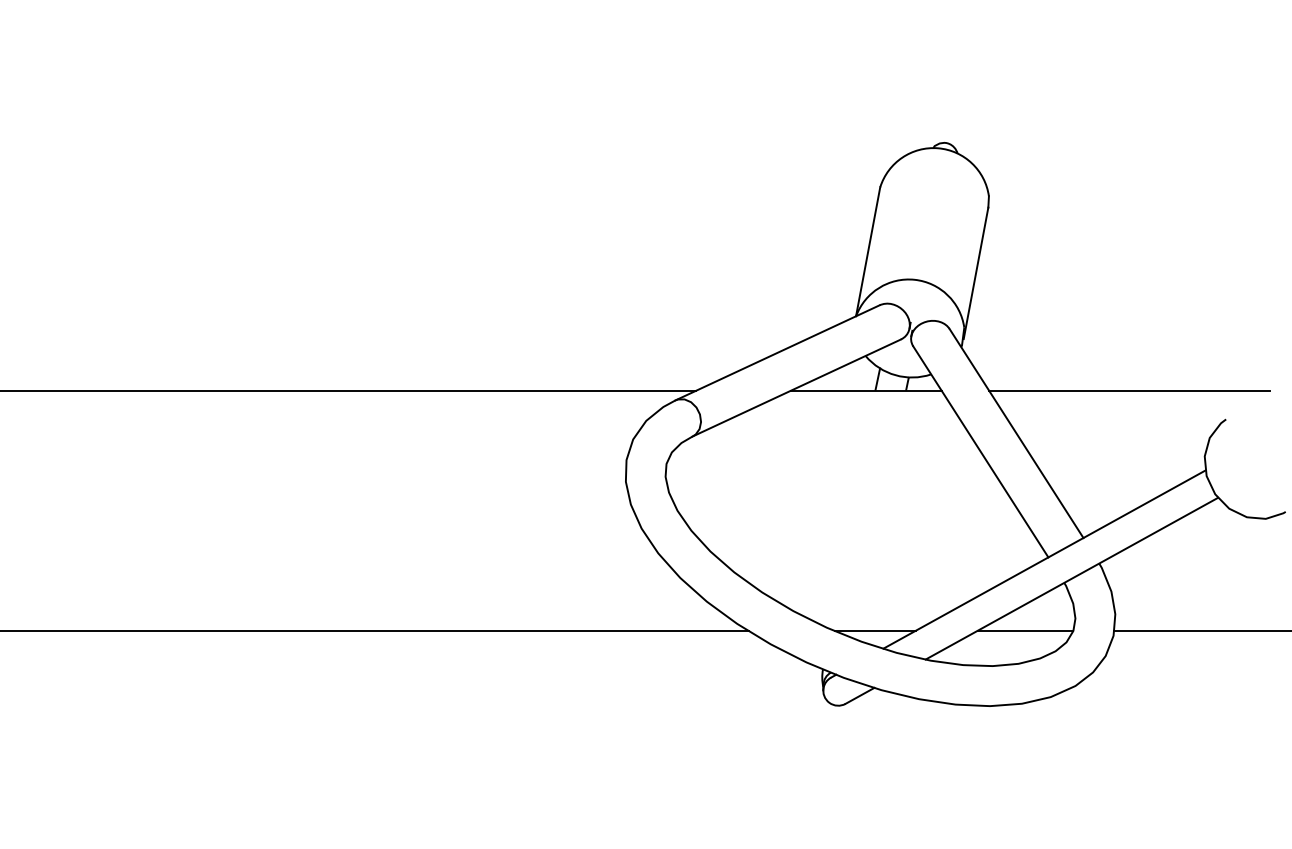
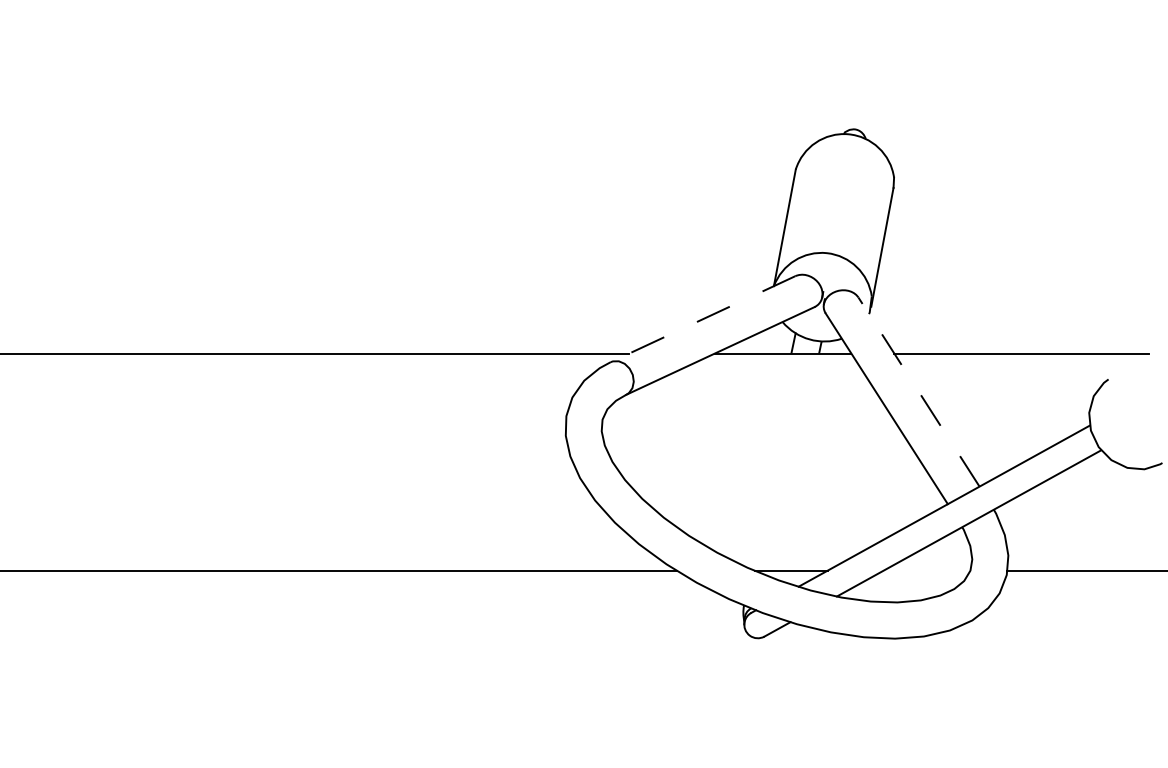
line: (777, 352) -> (702, 318), solid -> dashed
line: (1016, 433) -> (919, 392), solid -> dashed
line: (1025, 630) -> (927, 570), removed

